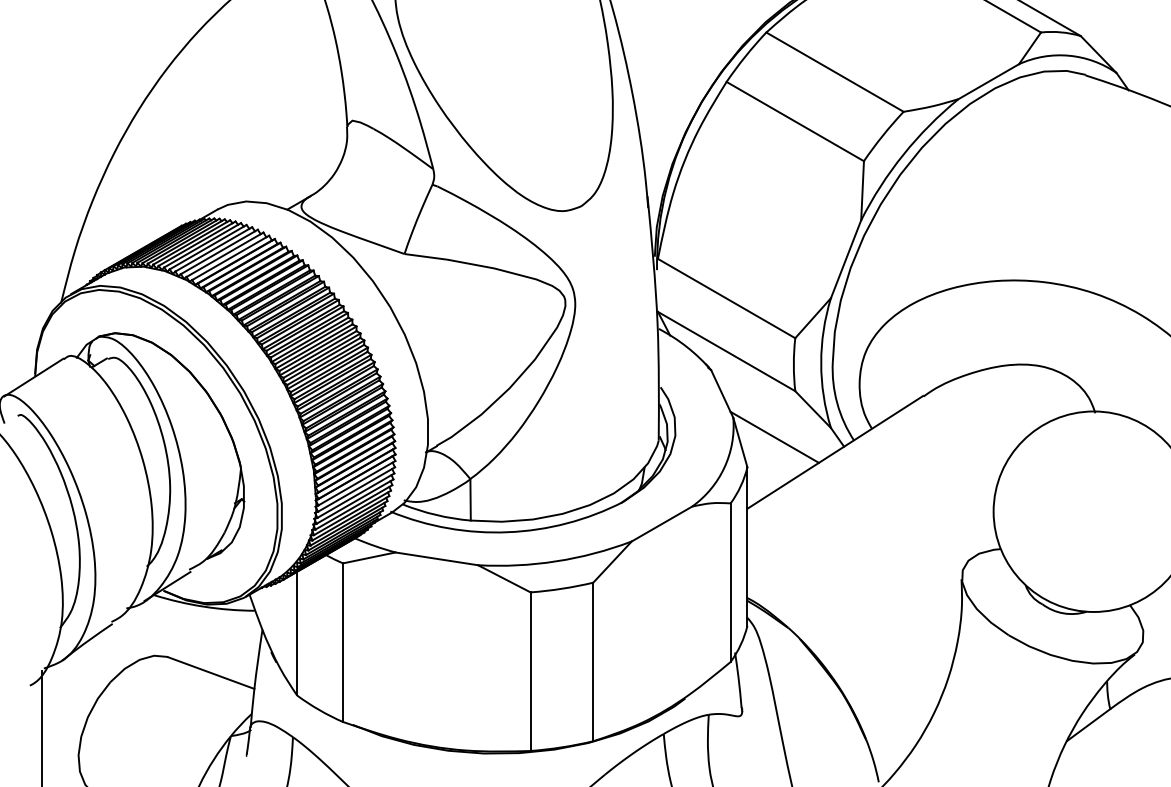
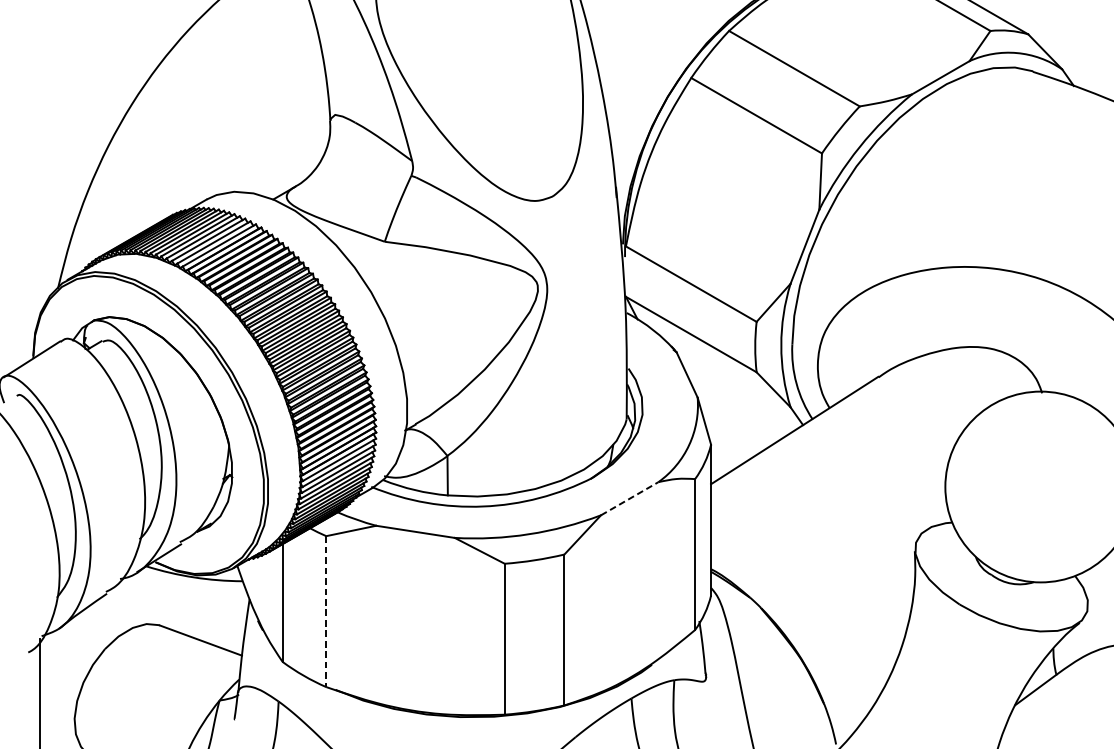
line: (774, 436) -> (736, 415), removed
line: (661, 524) -> (629, 499), solid -> dashed
line: (343, 643) -> (326, 612), solid -> dashed

